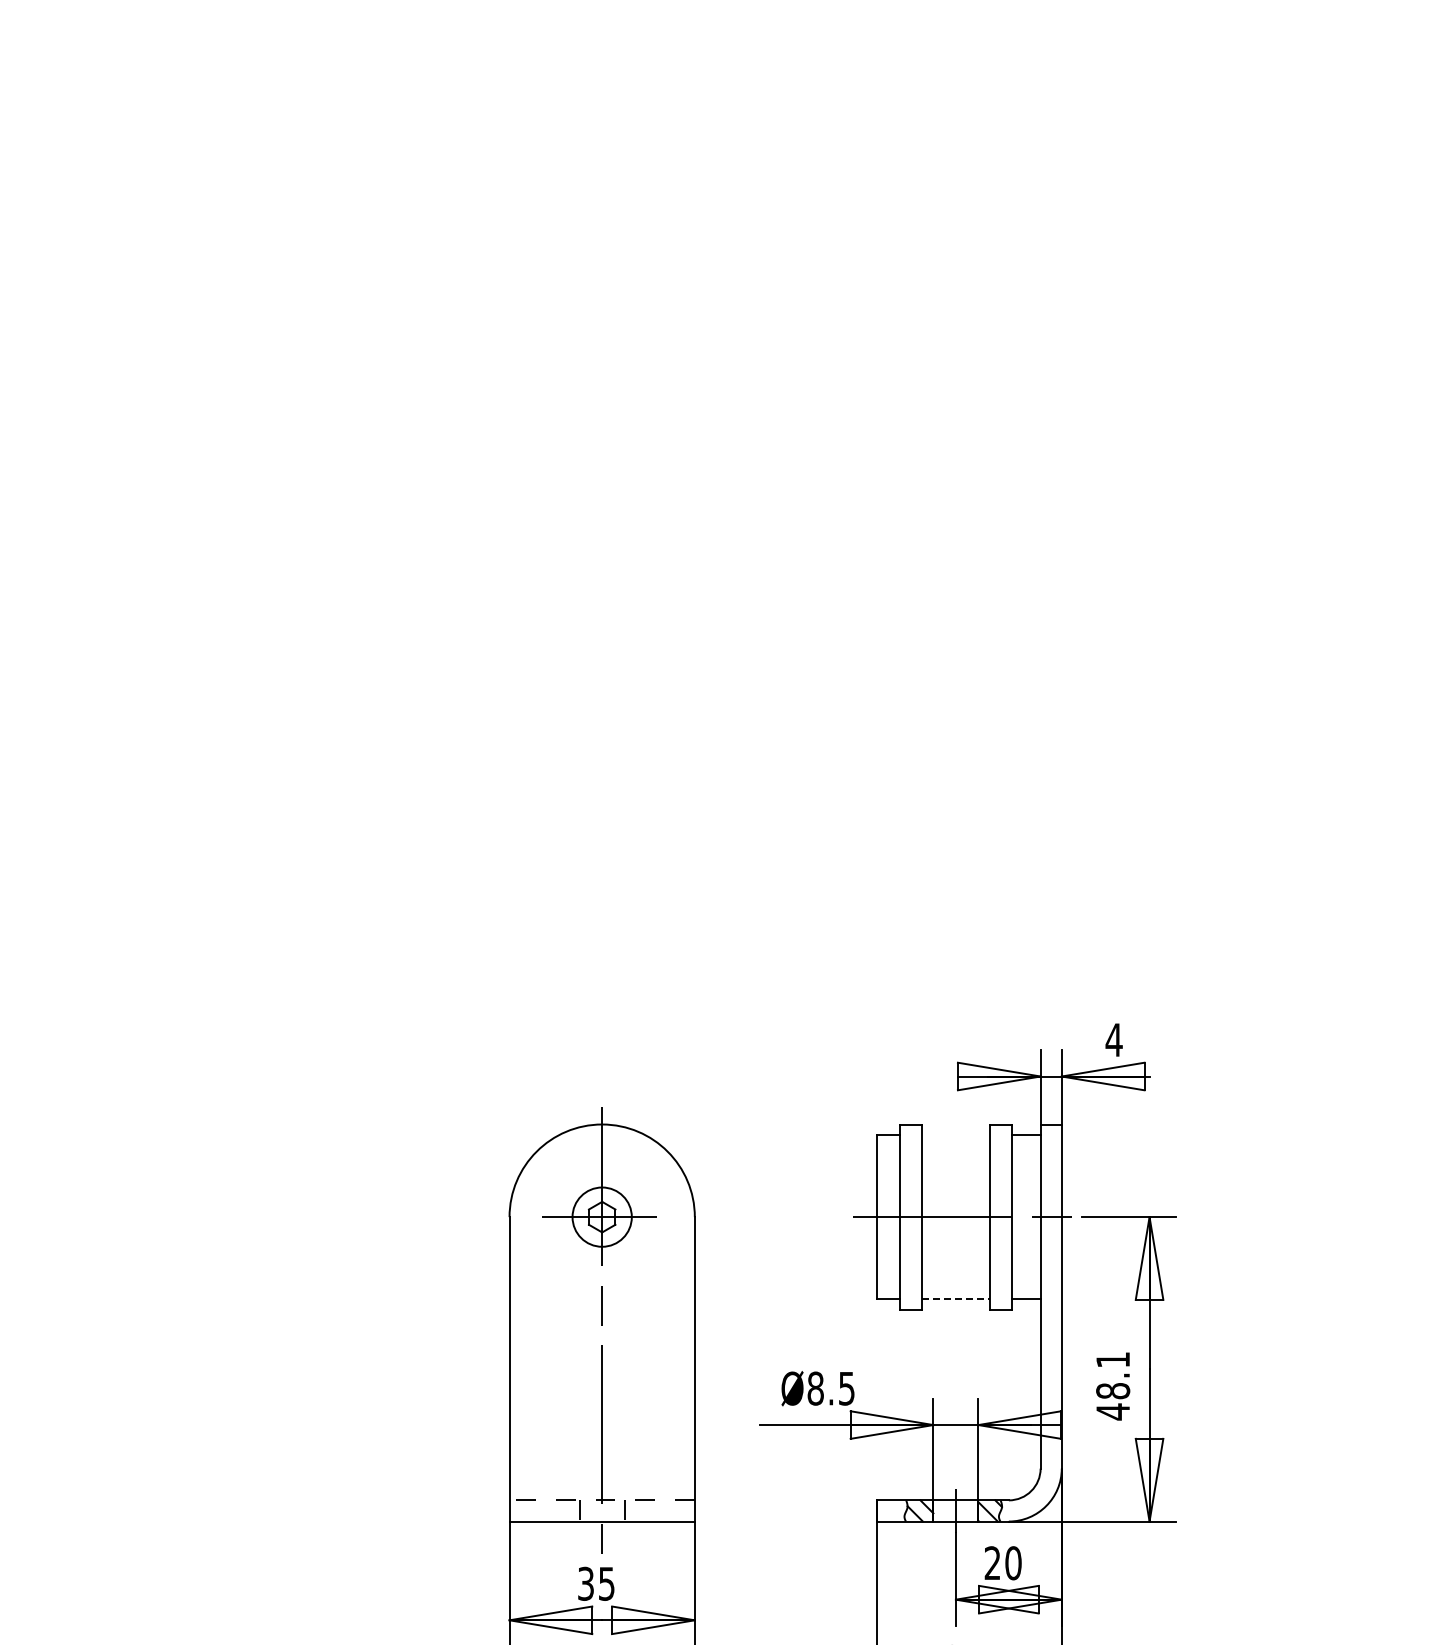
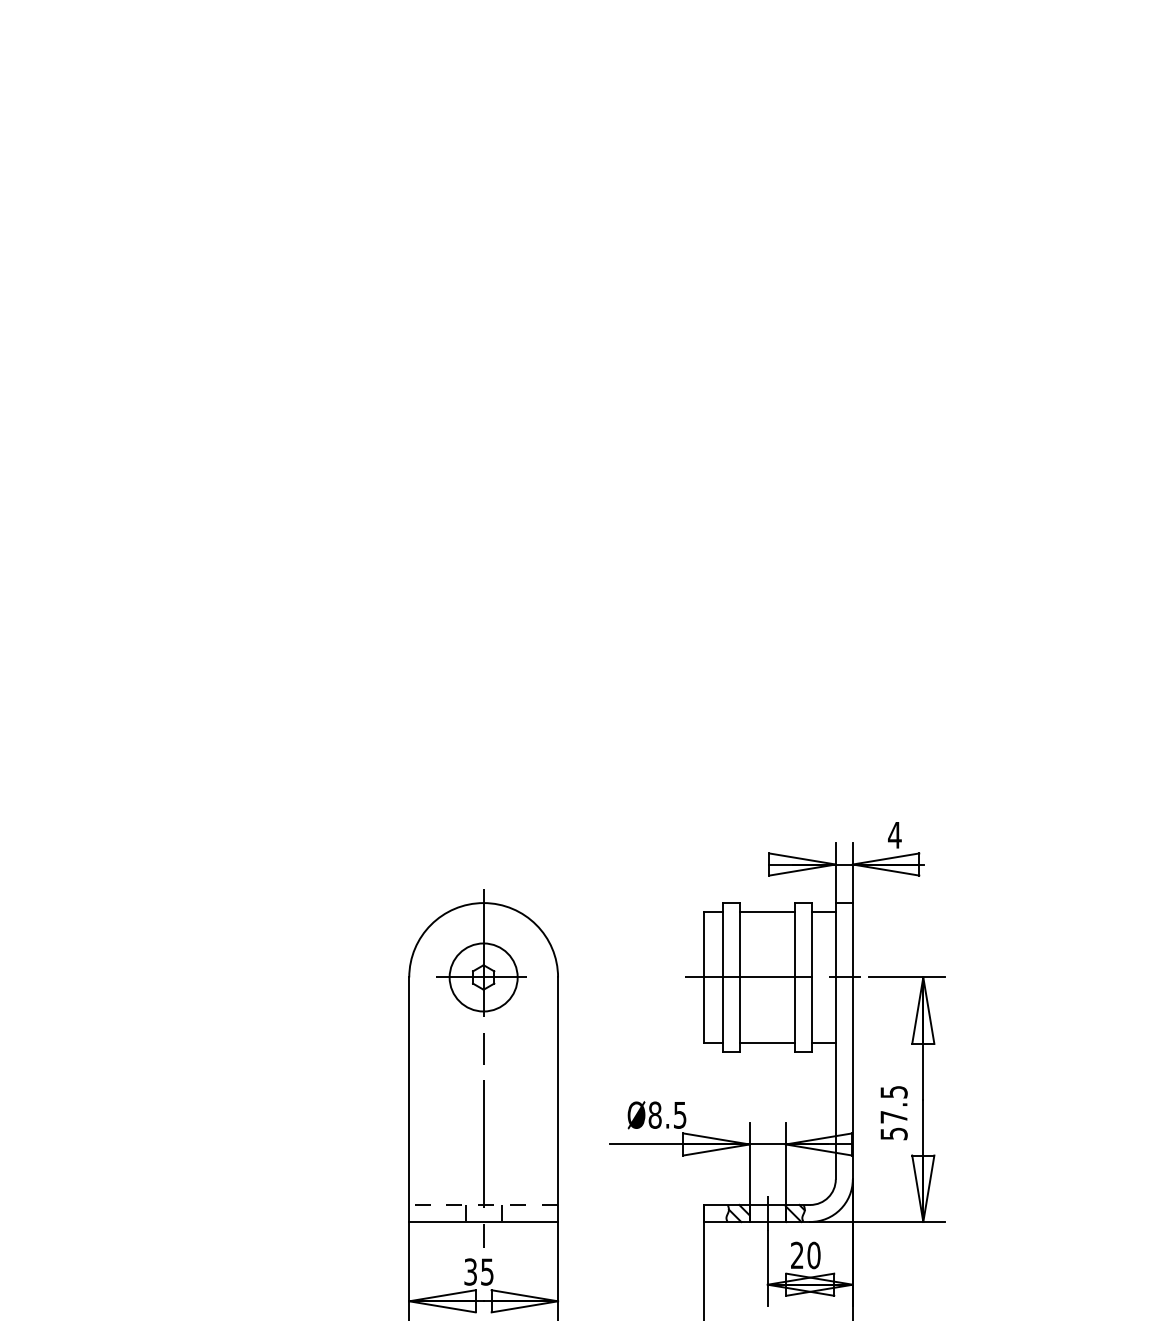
line: (955, 1135) -> (767, 911), added
circle: (601, 1216) -> (483, 976), size x1.43
line: (956, 1299) -> (768, 1043), dashed -> solid
text: (1113, 1386) -> (894, 1113), 48.1 -> 57.5

